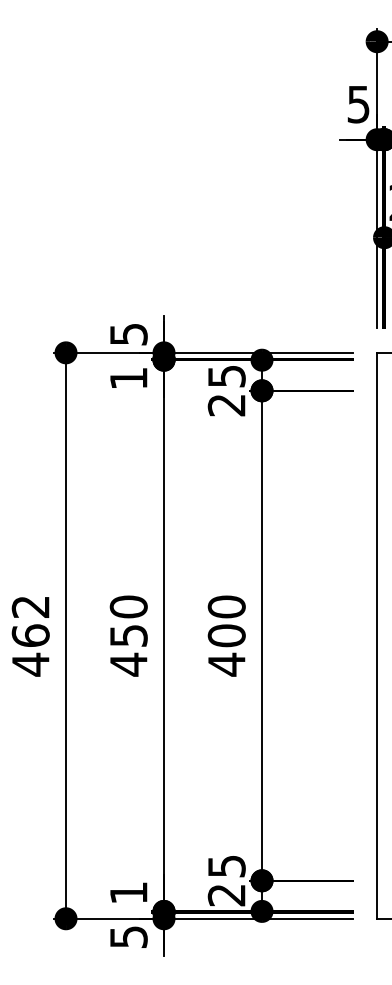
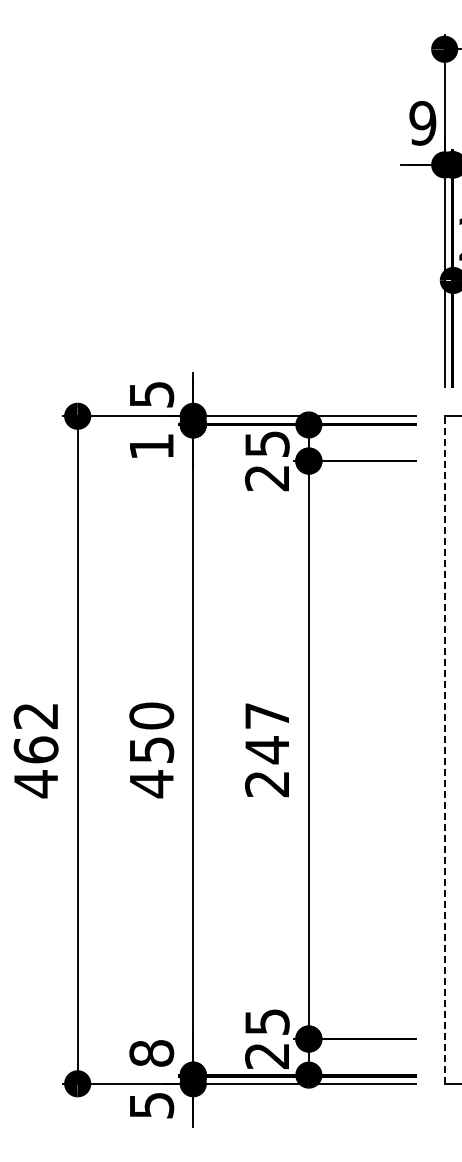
text: (358, 104) -> (422, 123), 5 -> 9
text: (226, 636) -> (267, 750), 400 -> 247
line: (377, 636) -> (444, 750), solid -> dashed
text: (128, 893) -> (151, 1053), 1 -> 8

